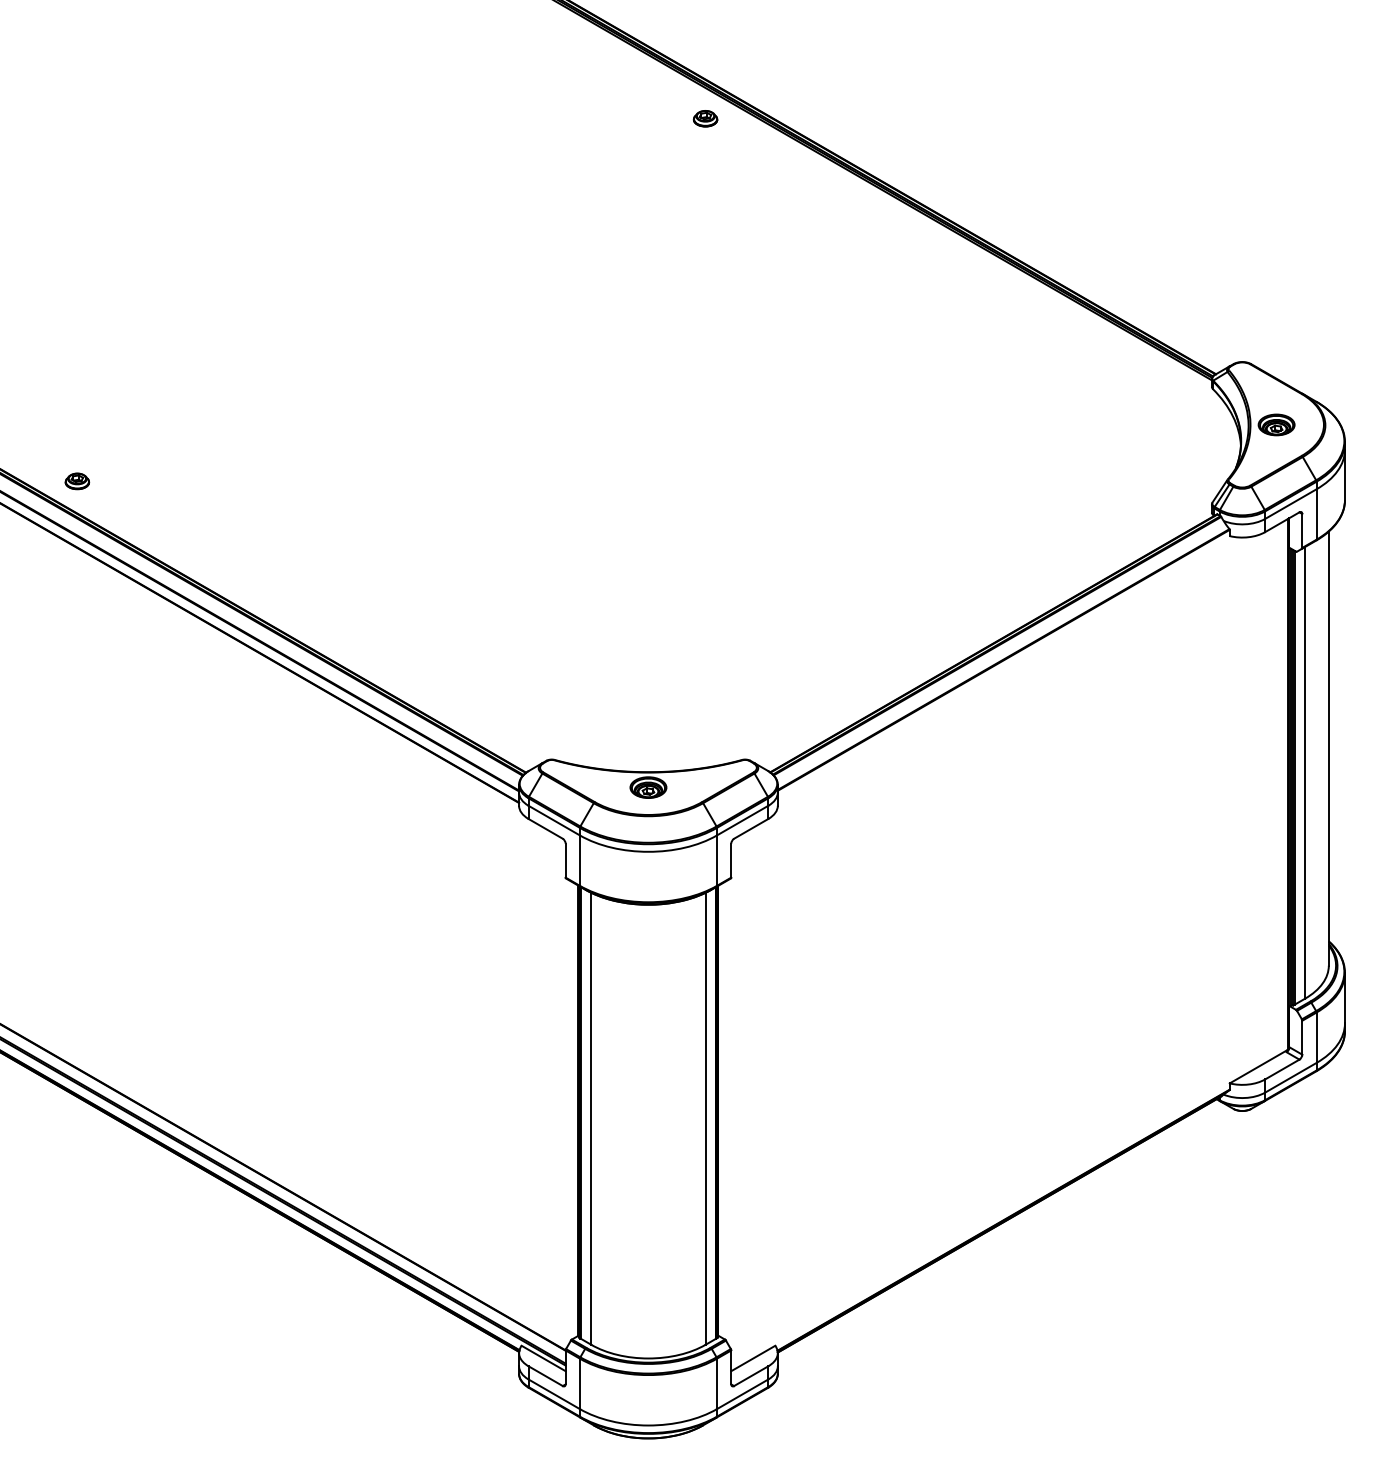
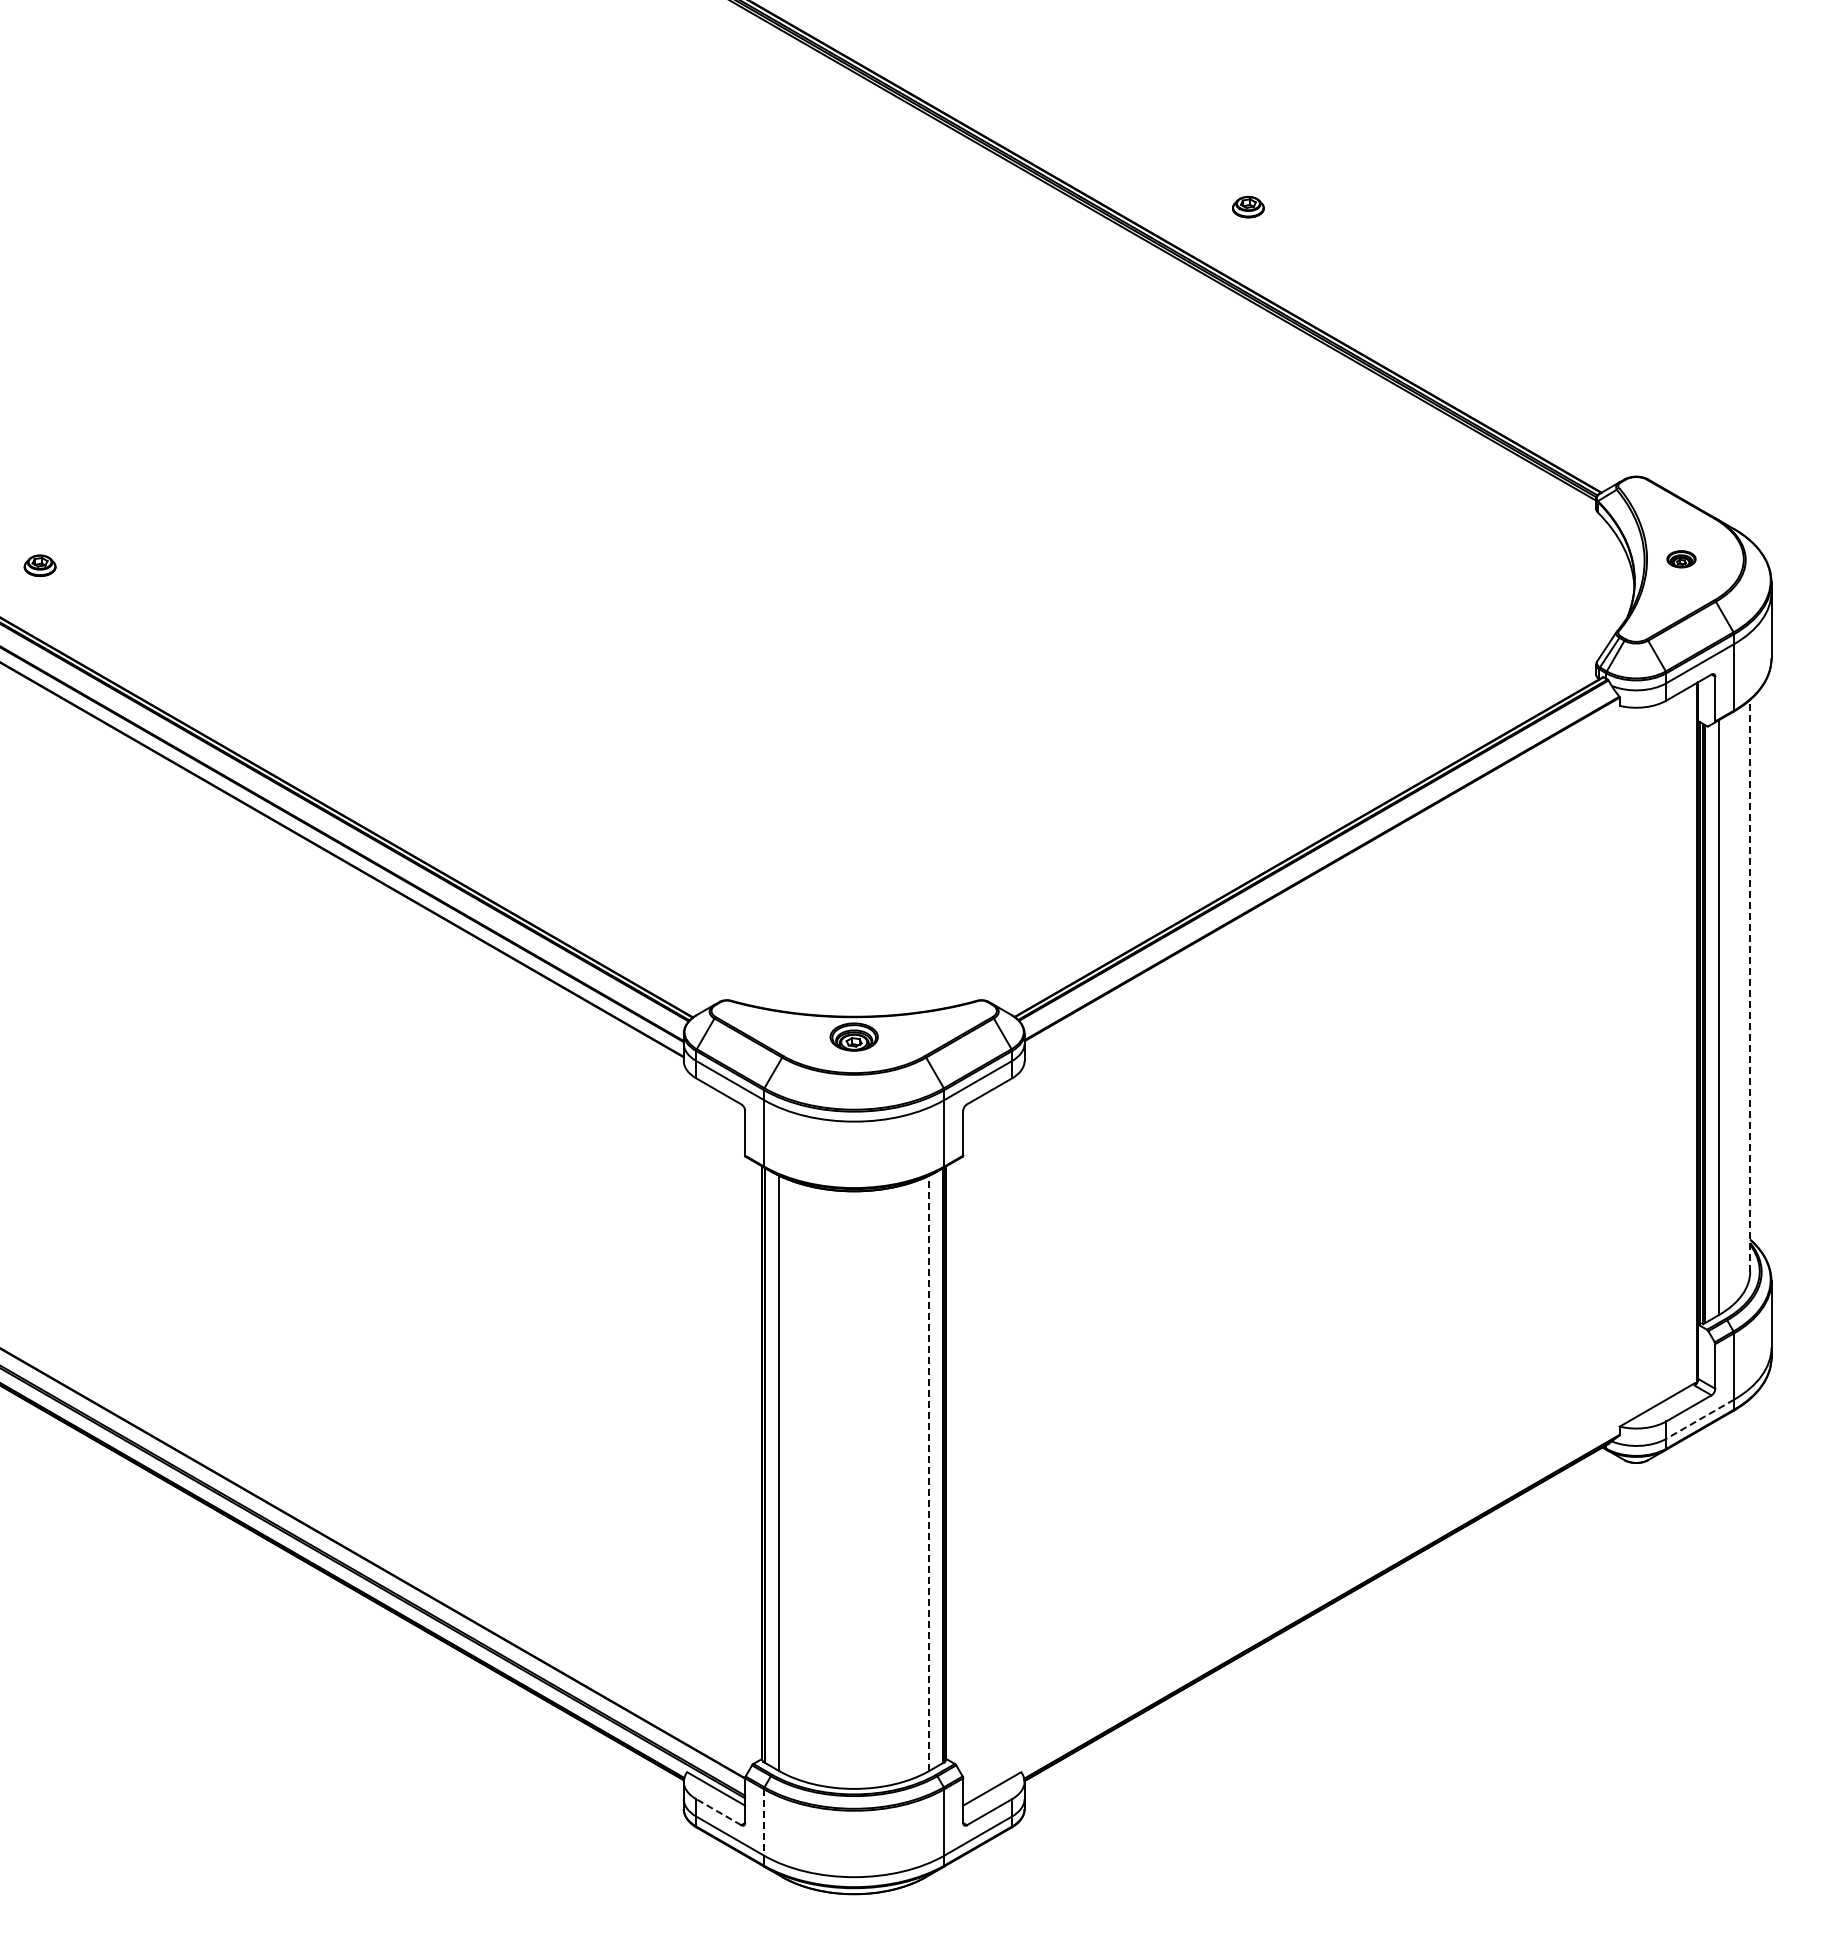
part: (705, 118) -> (1248, 207), moved
part: (1276, 424) -> (1681, 558), size x0.6
part: (76, 481) -> (39, 565), moved
line: (1329, 748) -> (1750, 985), solid -> dashed
line: (1290, 1077) -> (1699, 1419), solid -> dashed
line: (705, 1118) -> (929, 1473), solid -> dashed
line: (545, 1375) -> (718, 1811), solid -> dashed
line: (579, 1383) -> (763, 1822), solid -> dashed

